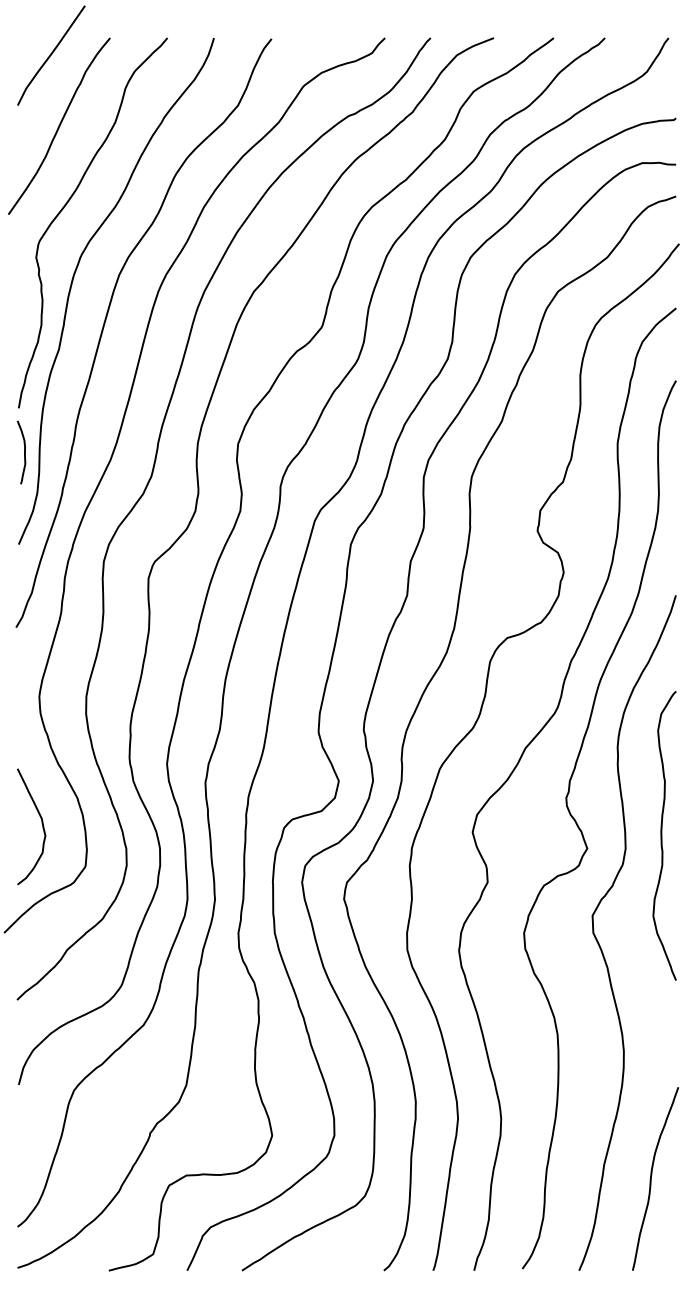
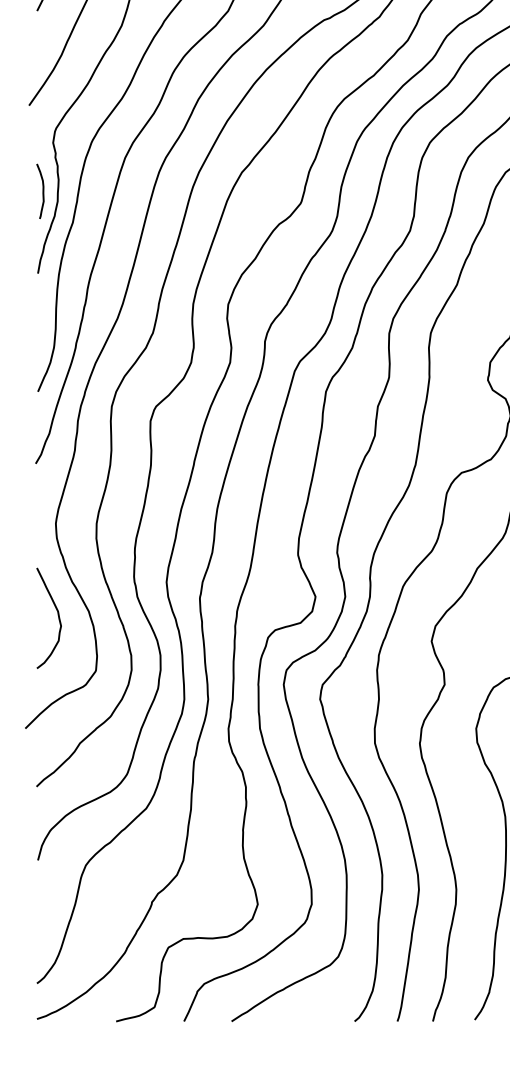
curve: (24, 452) -> (42, 191), moved
curve: (41, 823) -> (57, 615), moved

